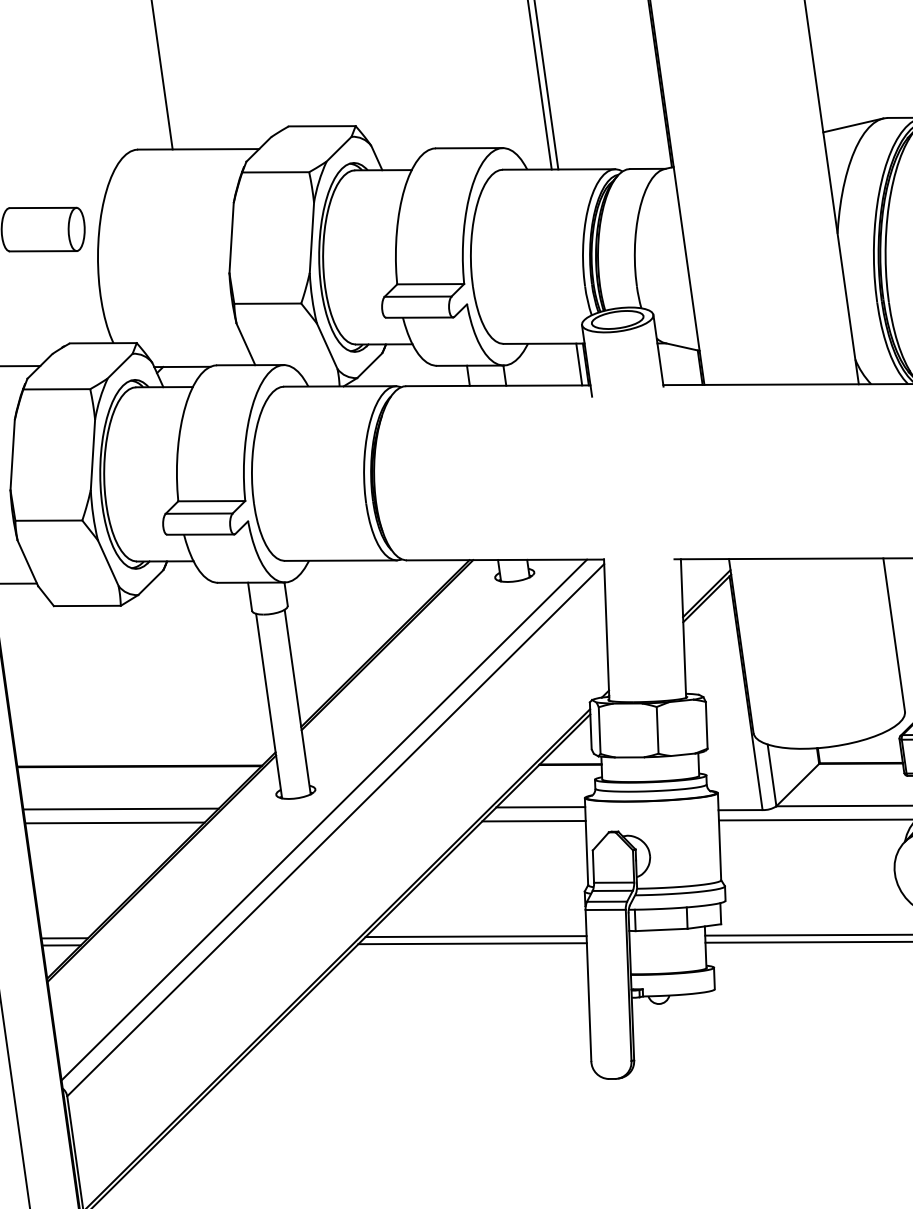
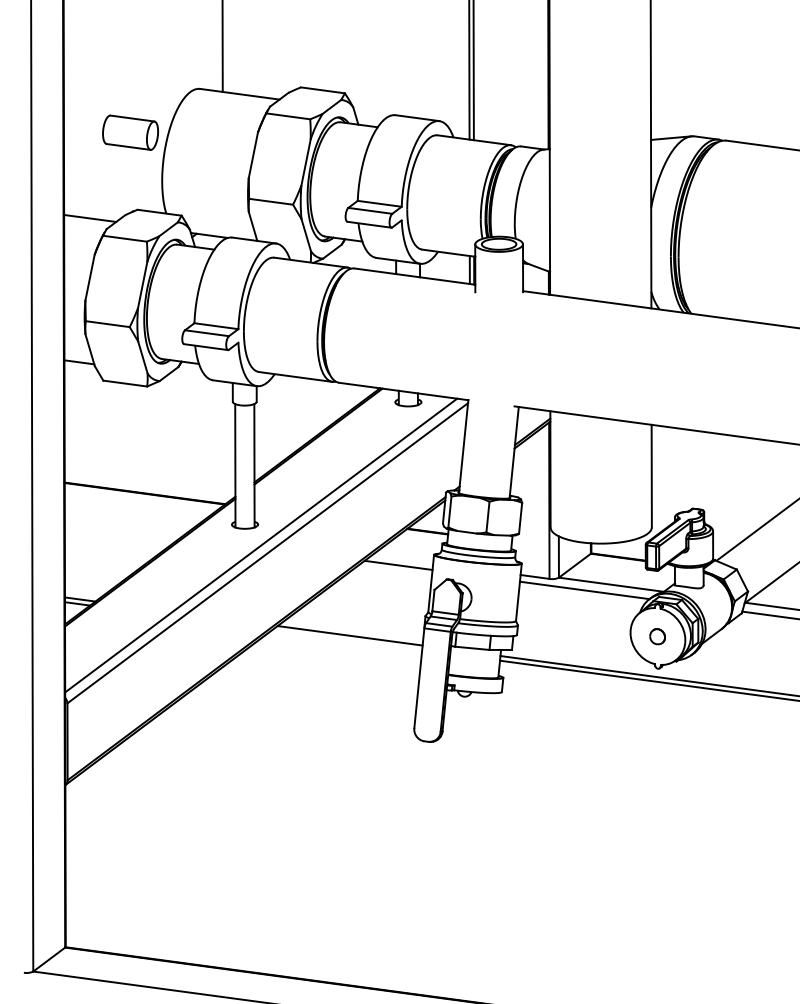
line: (540, 806) -> (404, 556), removed
line: (120, 808) -> (128, 519), removed
line: (114, 823) -> (123, 528), removed
line: (473, 944) -> (347, 640), removed

